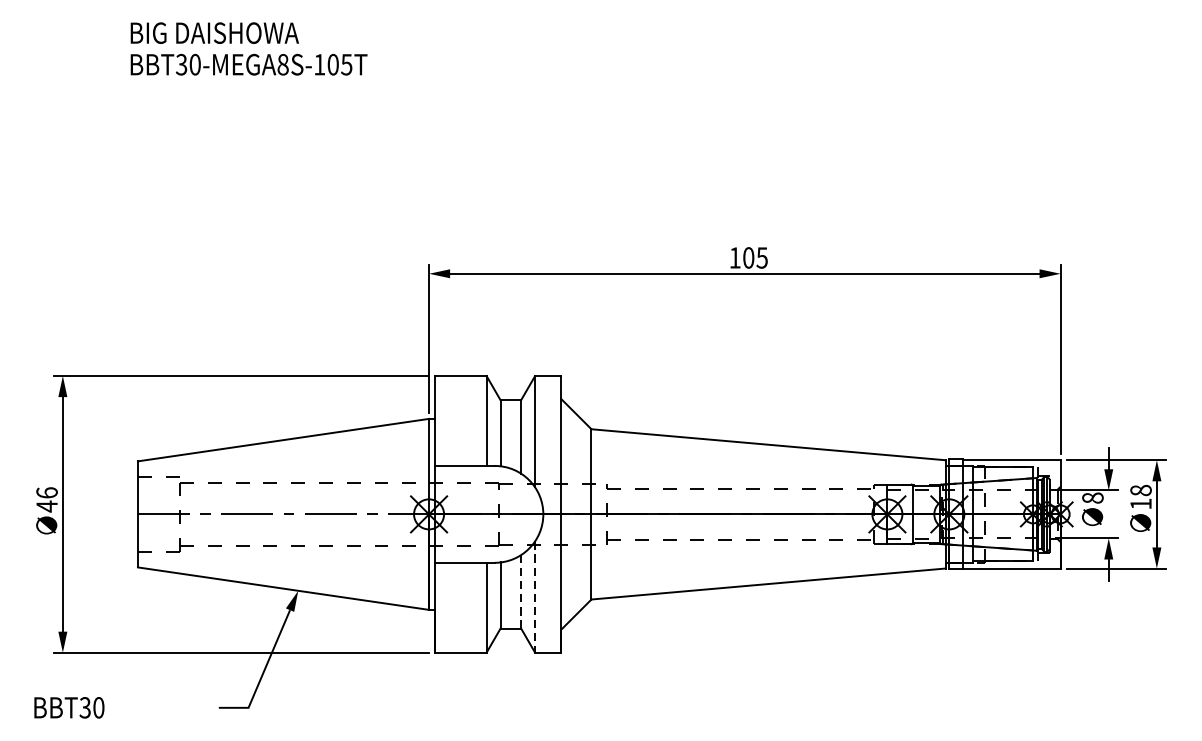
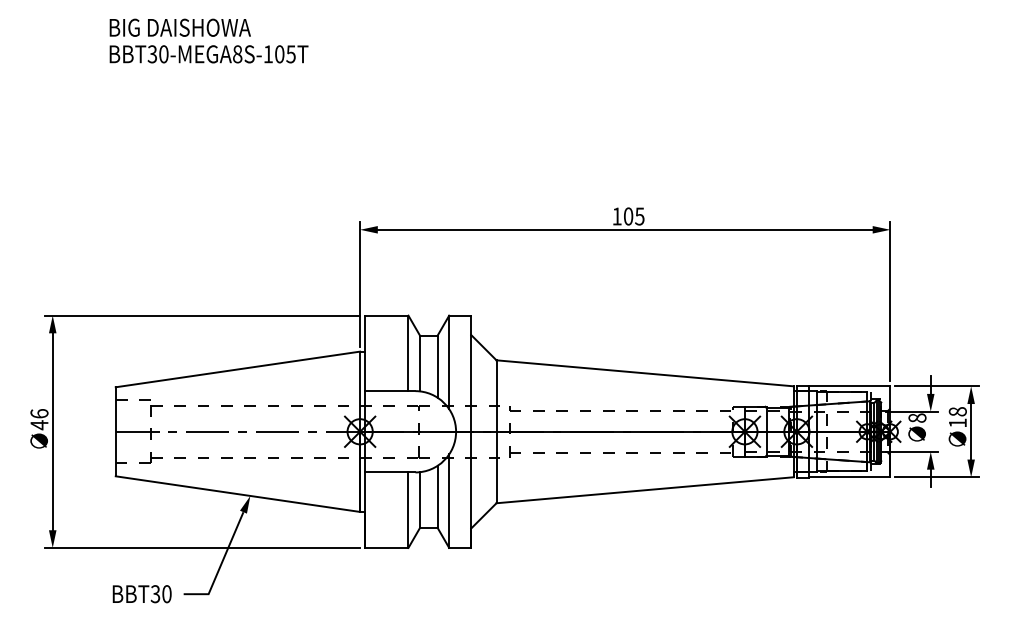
line: (521, 591) -> (437, 496), dashed -> solid
line: (535, 597) -> (449, 501), dashed -> solid
text: (68, 708) -> (141, 594), moved

